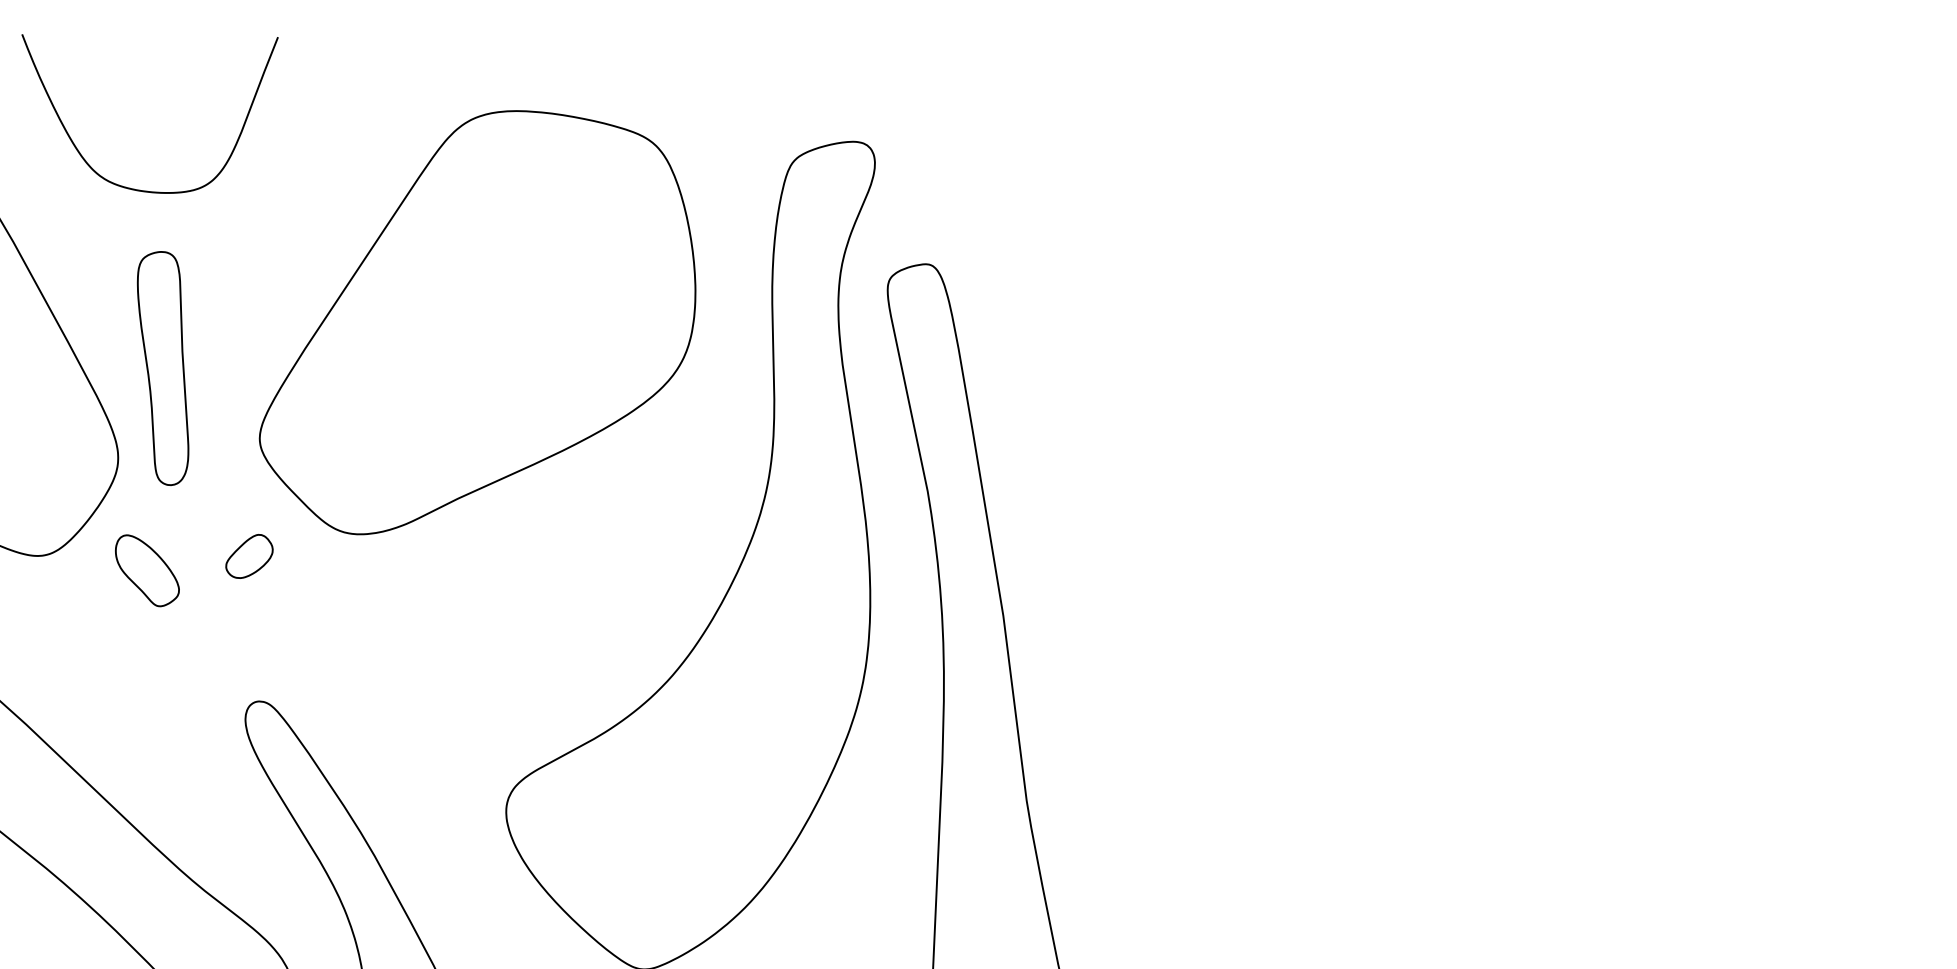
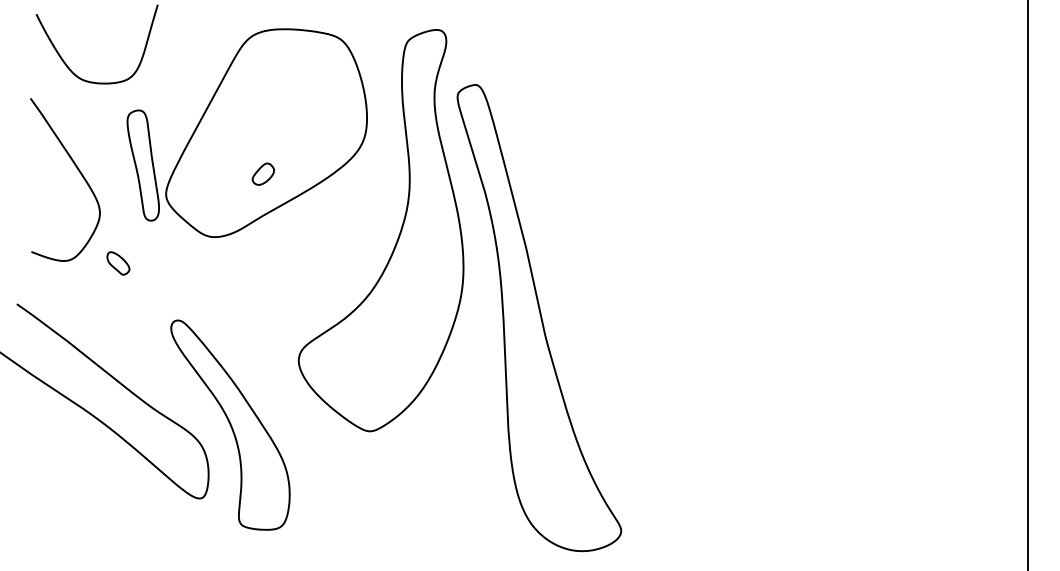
part: (161, 367) -> (142, 165), moved
part: (247, 554) -> (262, 173), moved
part: (147, 571) -> (118, 263), size x0.7

